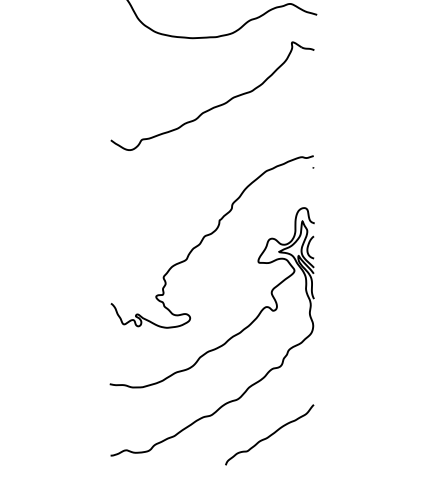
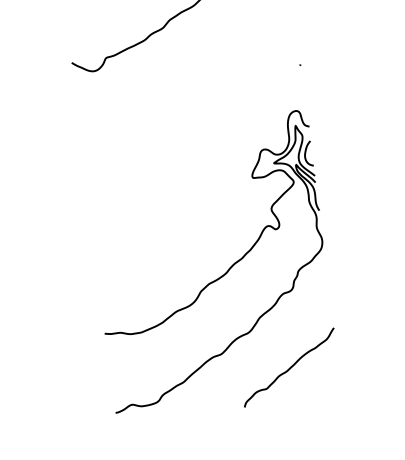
curve: (210, 235) -> (195, 154), removed

